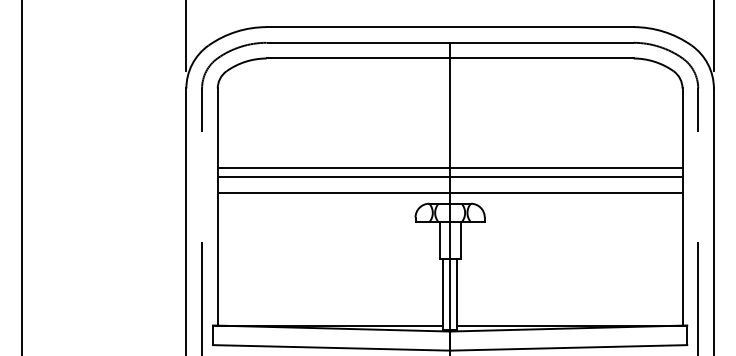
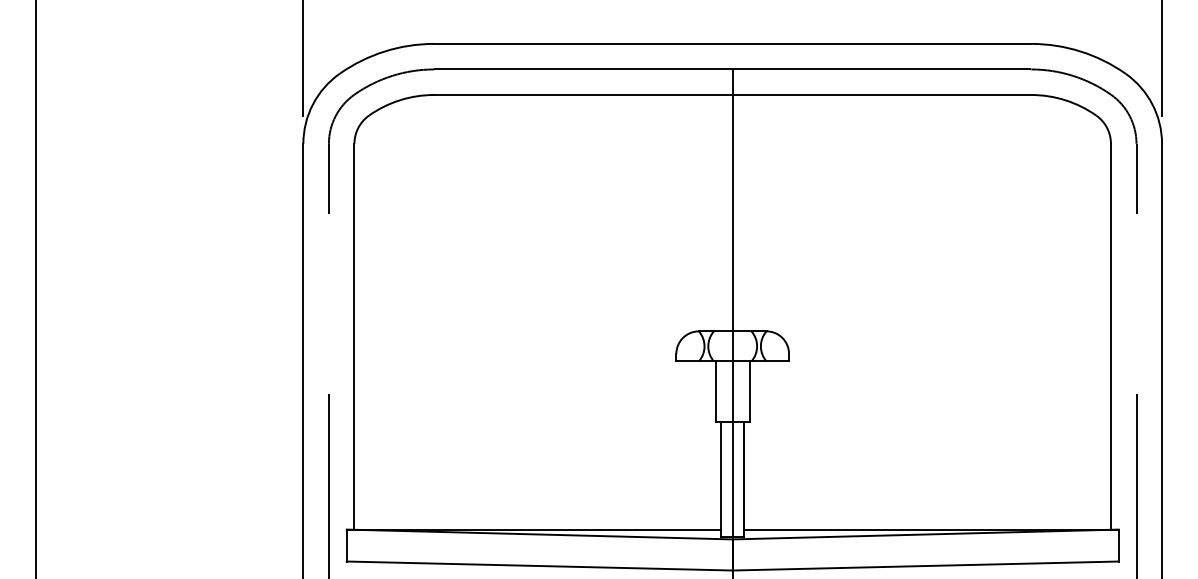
line: (450, 167) -> (733, 272), removed
line: (450, 176) -> (733, 287), removed
line: (450, 192) -> (733, 313), removed

